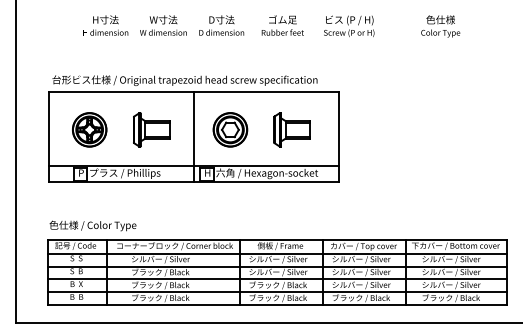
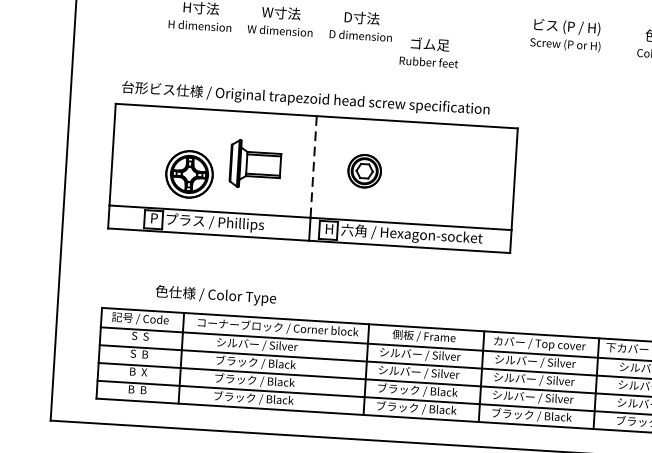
text: (282, 25) -> (429, 52), moved
text: (349, 25) -> (566, 34), moved
part: (89, 129) -> (189, 173), moved
line: (193, 129) -> (313, 167), solid -> dashed
part: (230, 129) -> (364, 170), size x0.7
part: (291, 129) -> (449, 175), removed
text: (92, 225) -> (215, 295), moved

